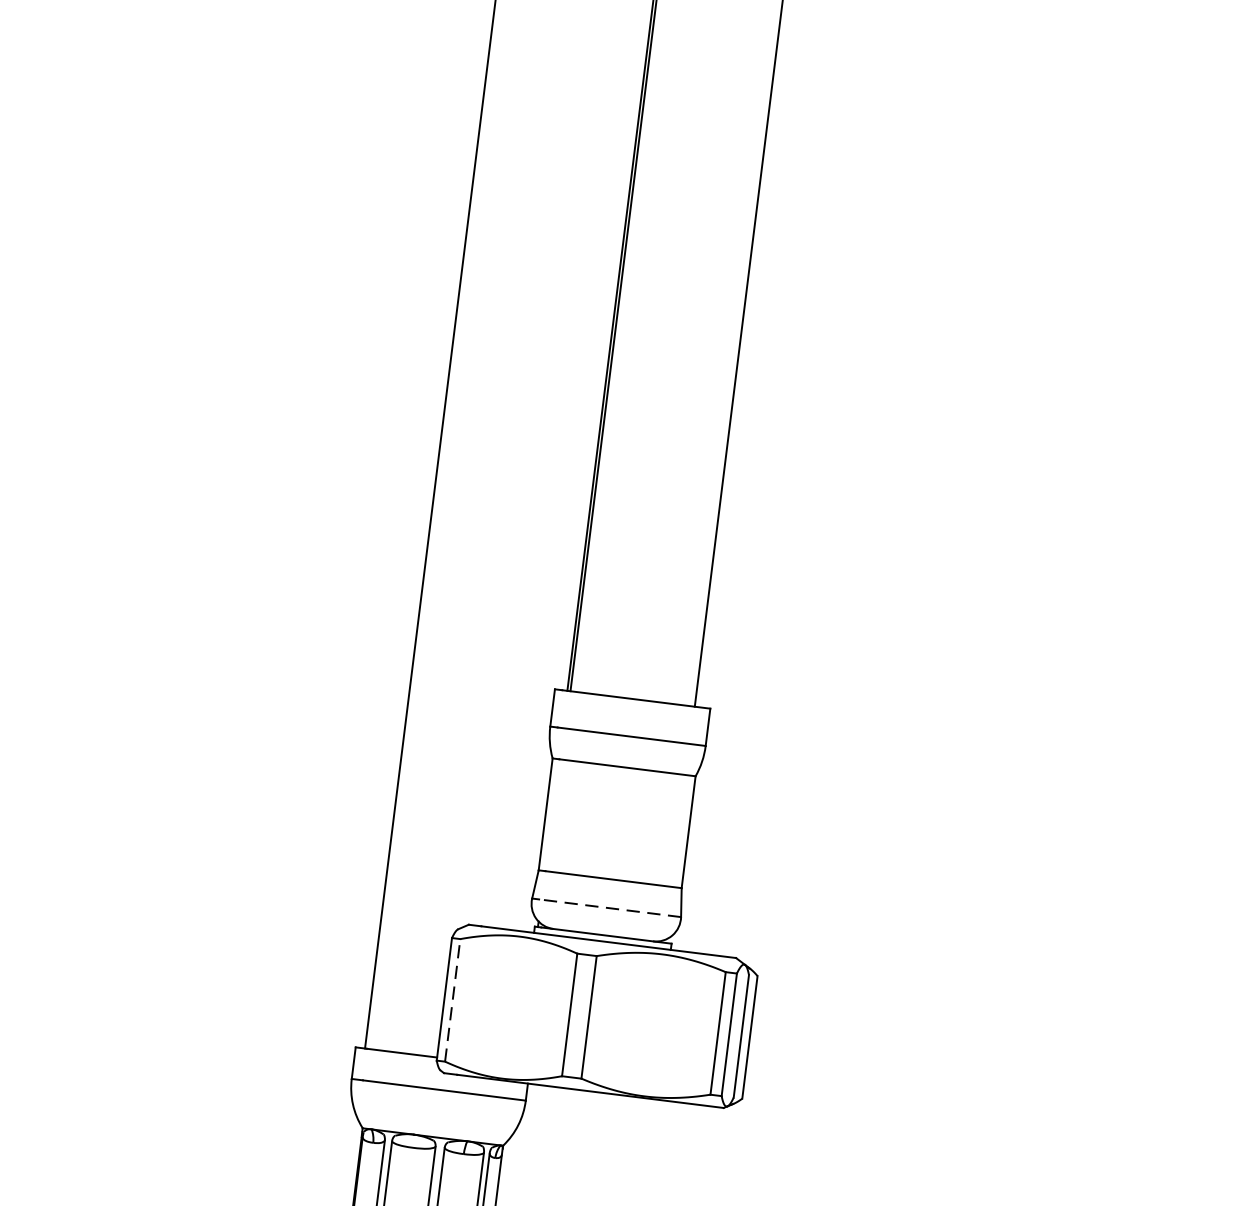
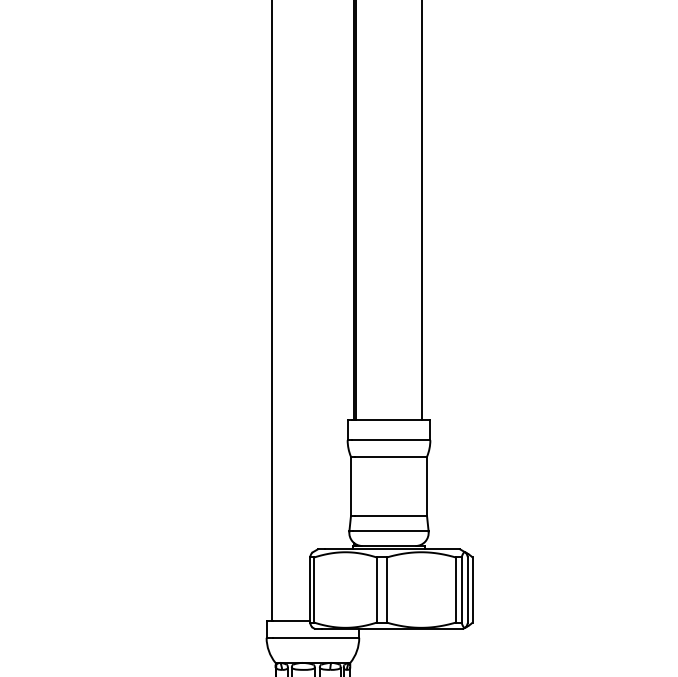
line: (609, 908) -> (390, 531), dashed -> solid
line: (452, 1001) -> (314, 590), dashed -> solid

